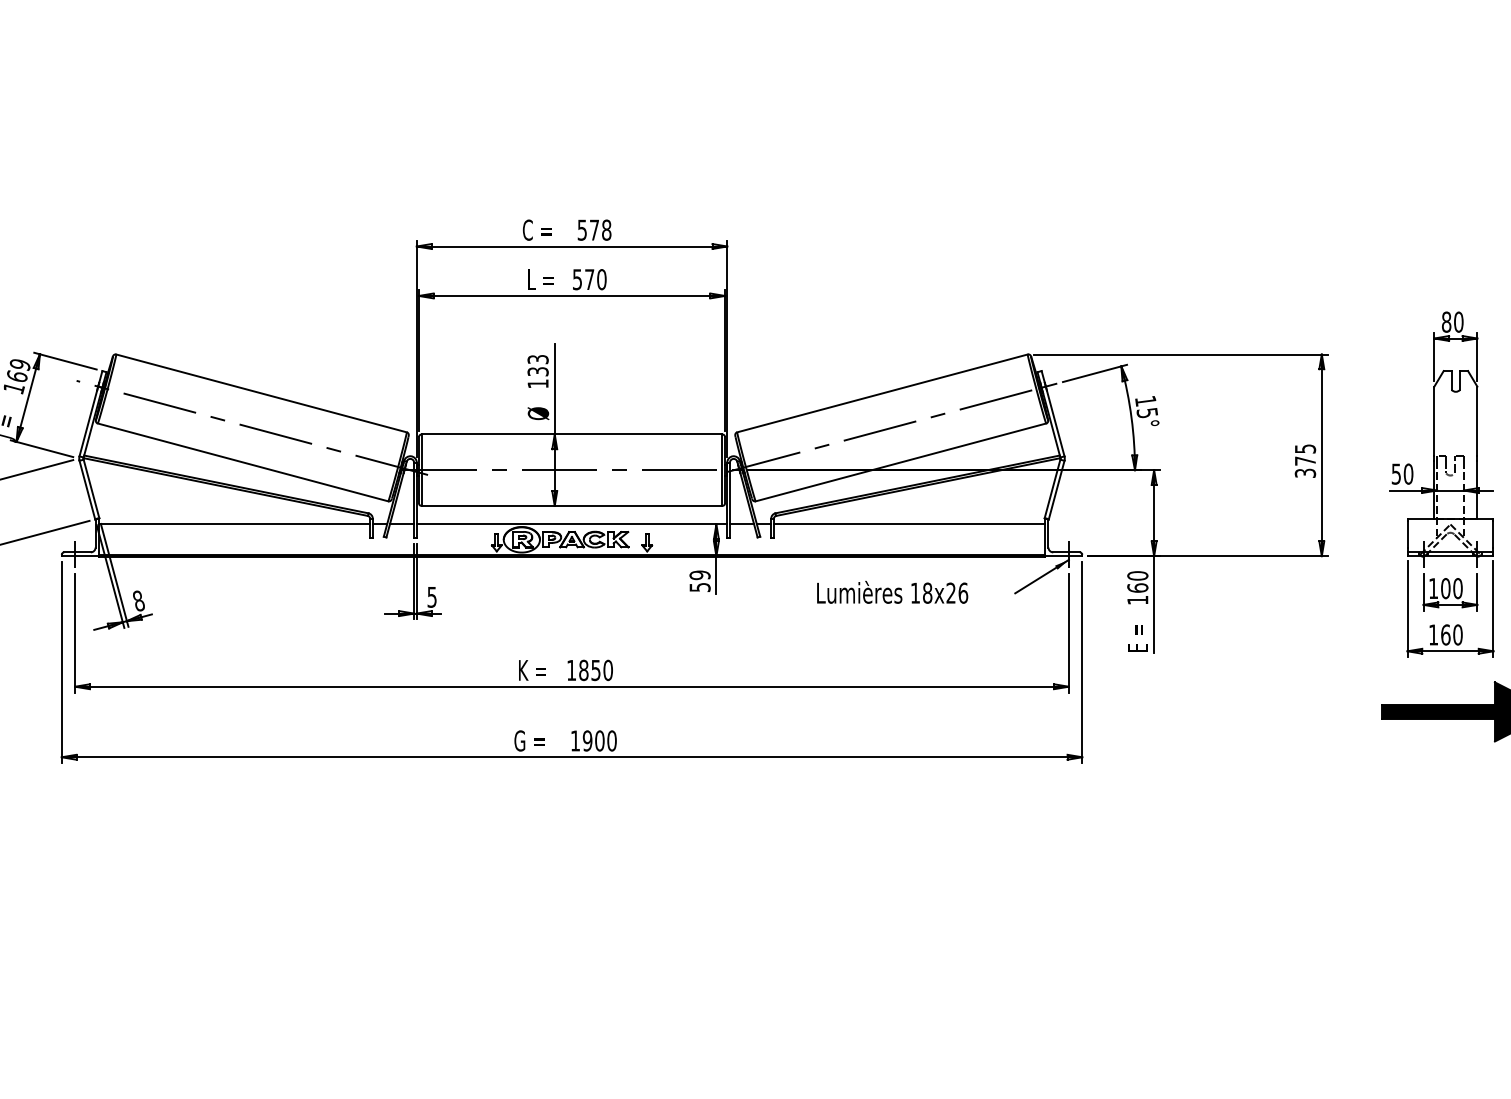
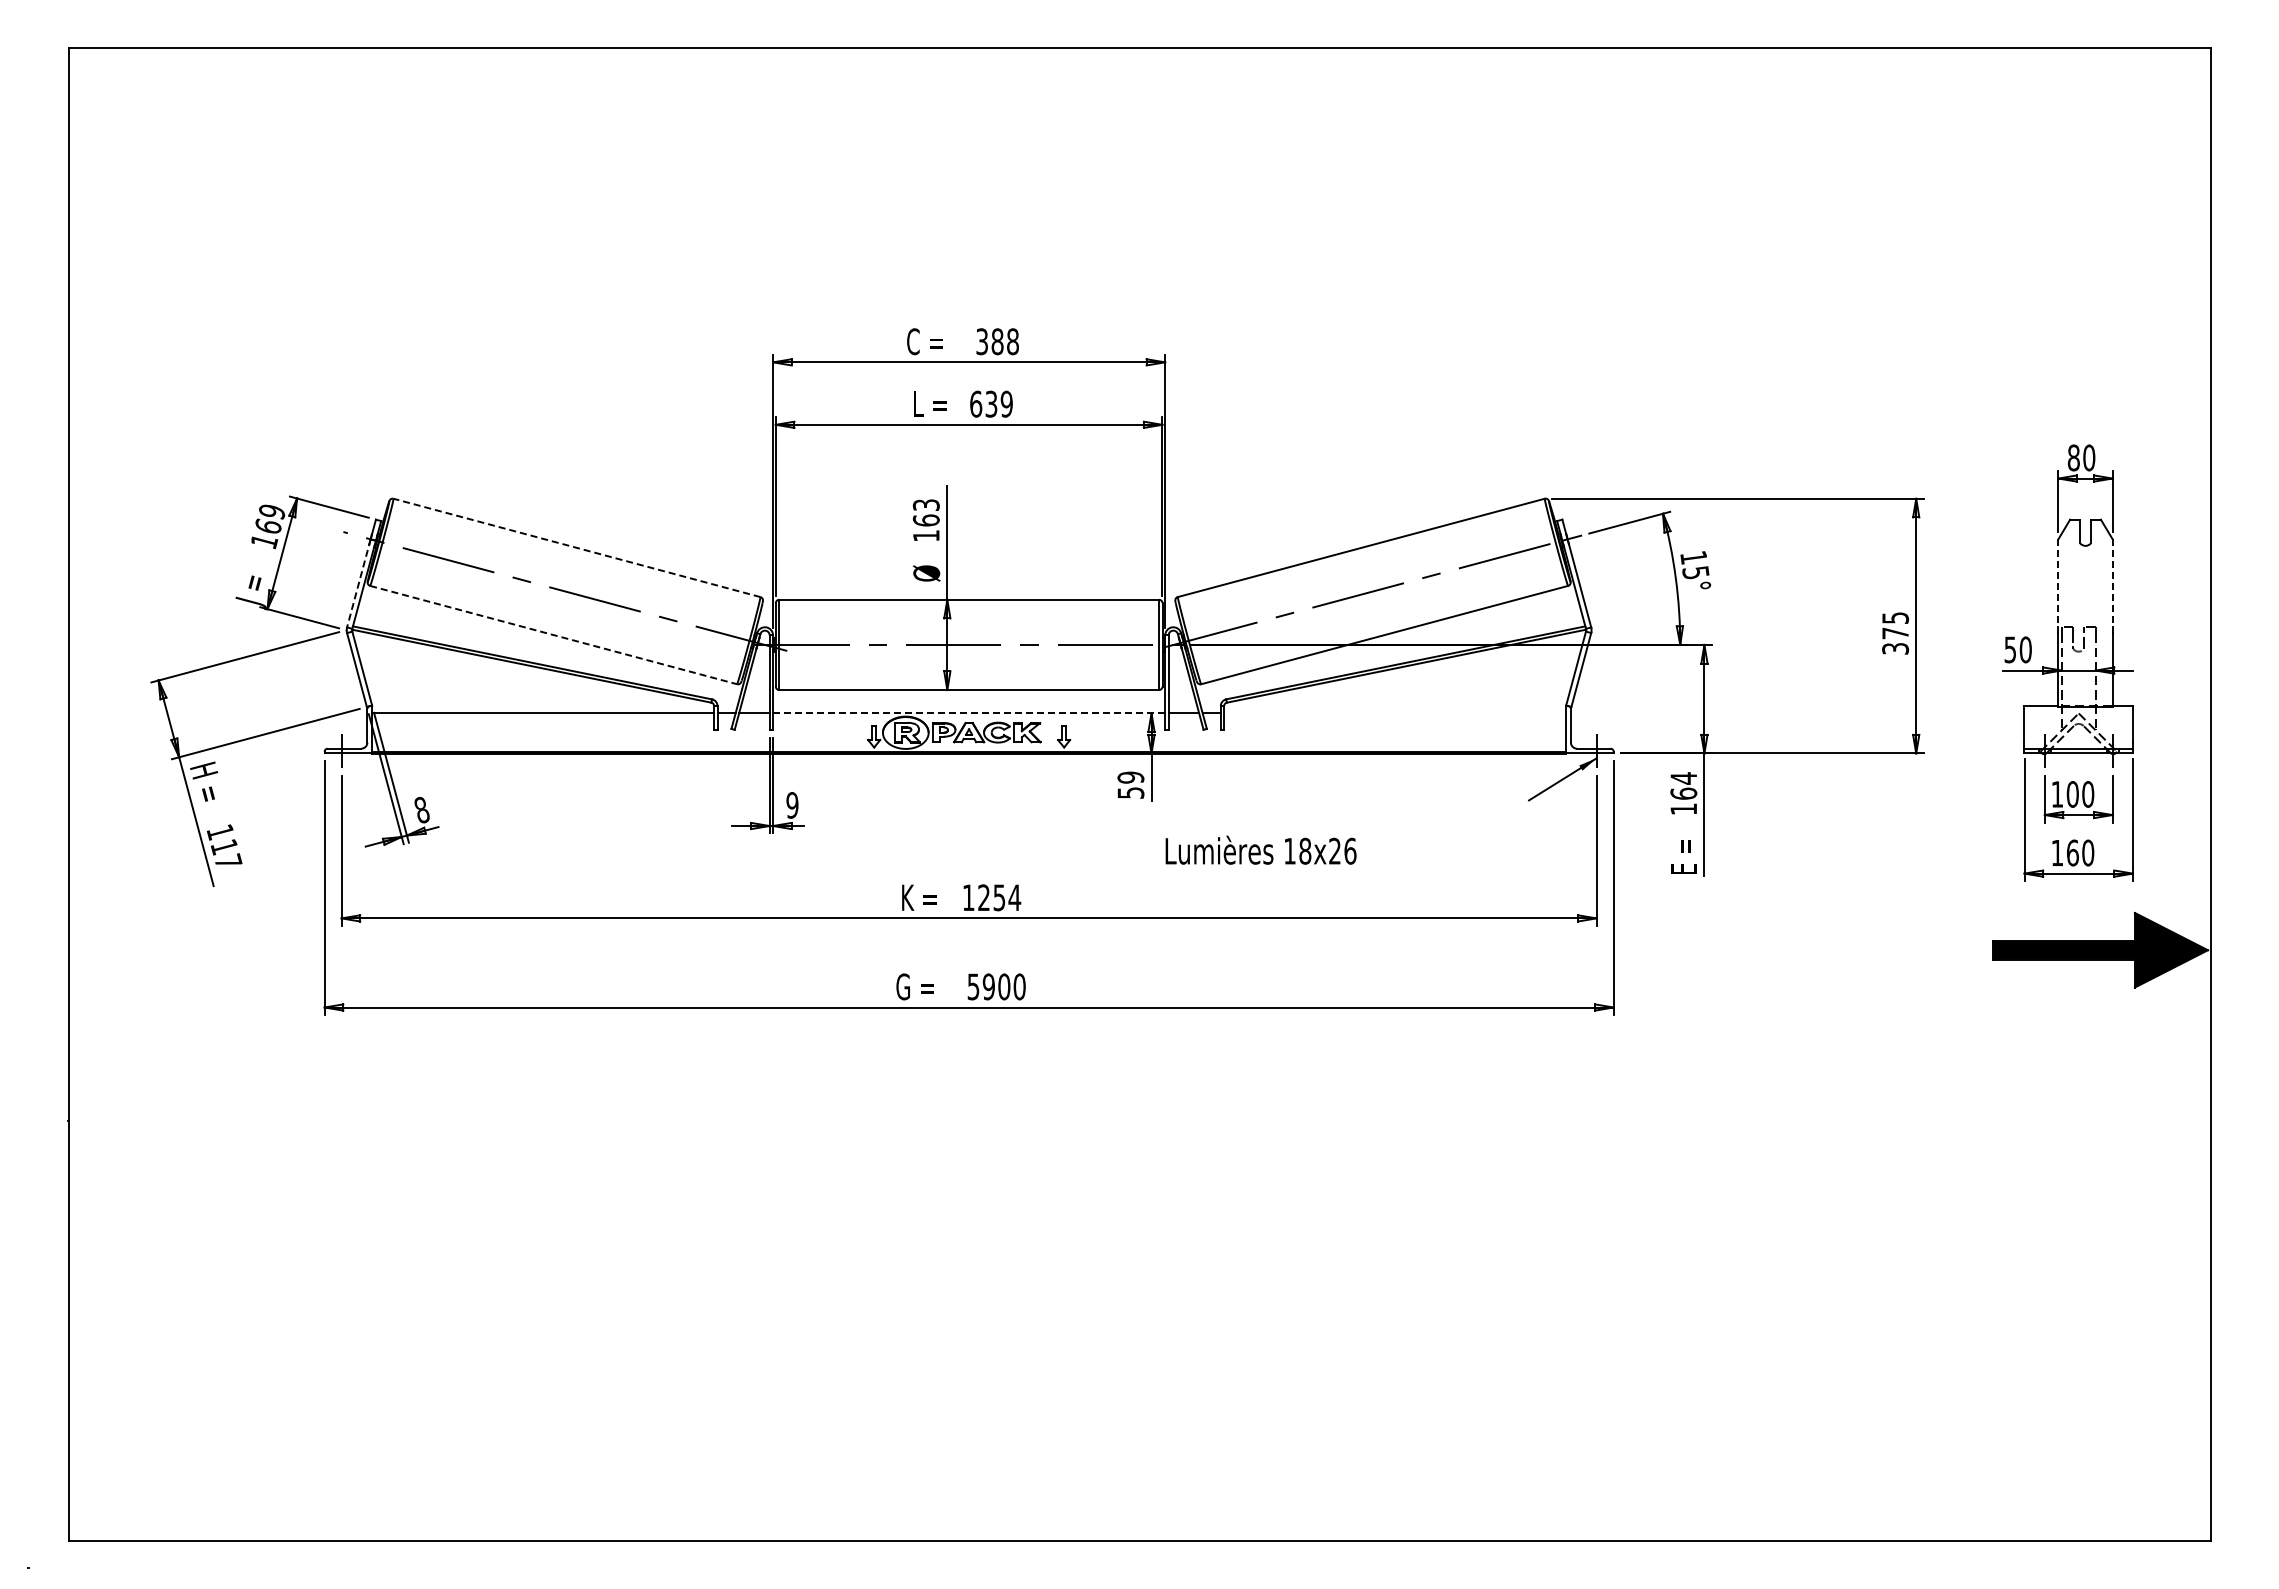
text: (588, 230) -> (990, 341), 578 -> 388
text: (589, 279) -> (991, 403), 570 -> 639
text: (537, 371) -> (925, 520), 133 -> 163
line: (261, 393) -> (577, 547), solid -> dashed
line: (88, 421) -> (358, 583), solid -> dashed
line: (1434, 421) -> (2058, 583), solid -> dashed
line: (1477, 421) -> (2112, 583), solid -> dashed
line: (242, 462) -> (553, 635), solid -> dashed
line: (571, 524) -> (968, 713), solid -> dashed
line: (909, 524) -> (1395, 713), removed
text: (1137, 575) -> (1683, 778), 160 -> 164
text: (892, 591) -> (1260, 849), moved
text: (432, 597) -> (792, 805), 5 -> 9
text: (596, 670) -> (999, 897), 1850 -> 1254
text: (575, 740) -> (973, 986), 1900 -> 5900

